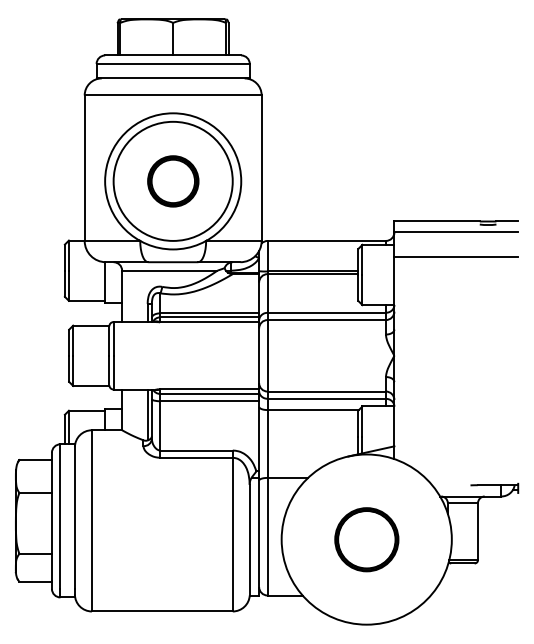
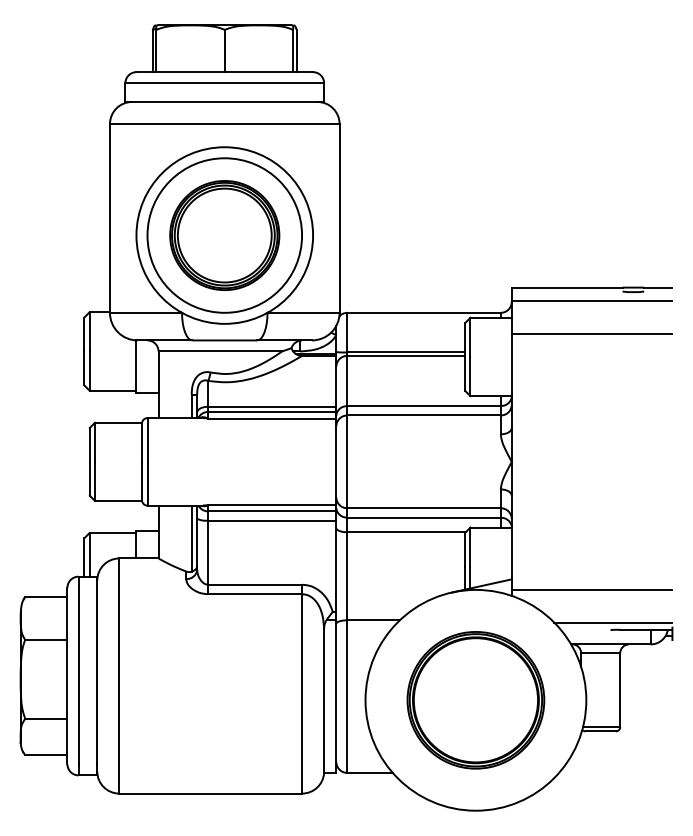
part: (173, 181) -> (225, 235), size x1.67
line: (456, 454) -> (592, 589), added
line: (472, 479) -> (613, 622), added
part: (366, 539) -> (475, 700), size x1.67

